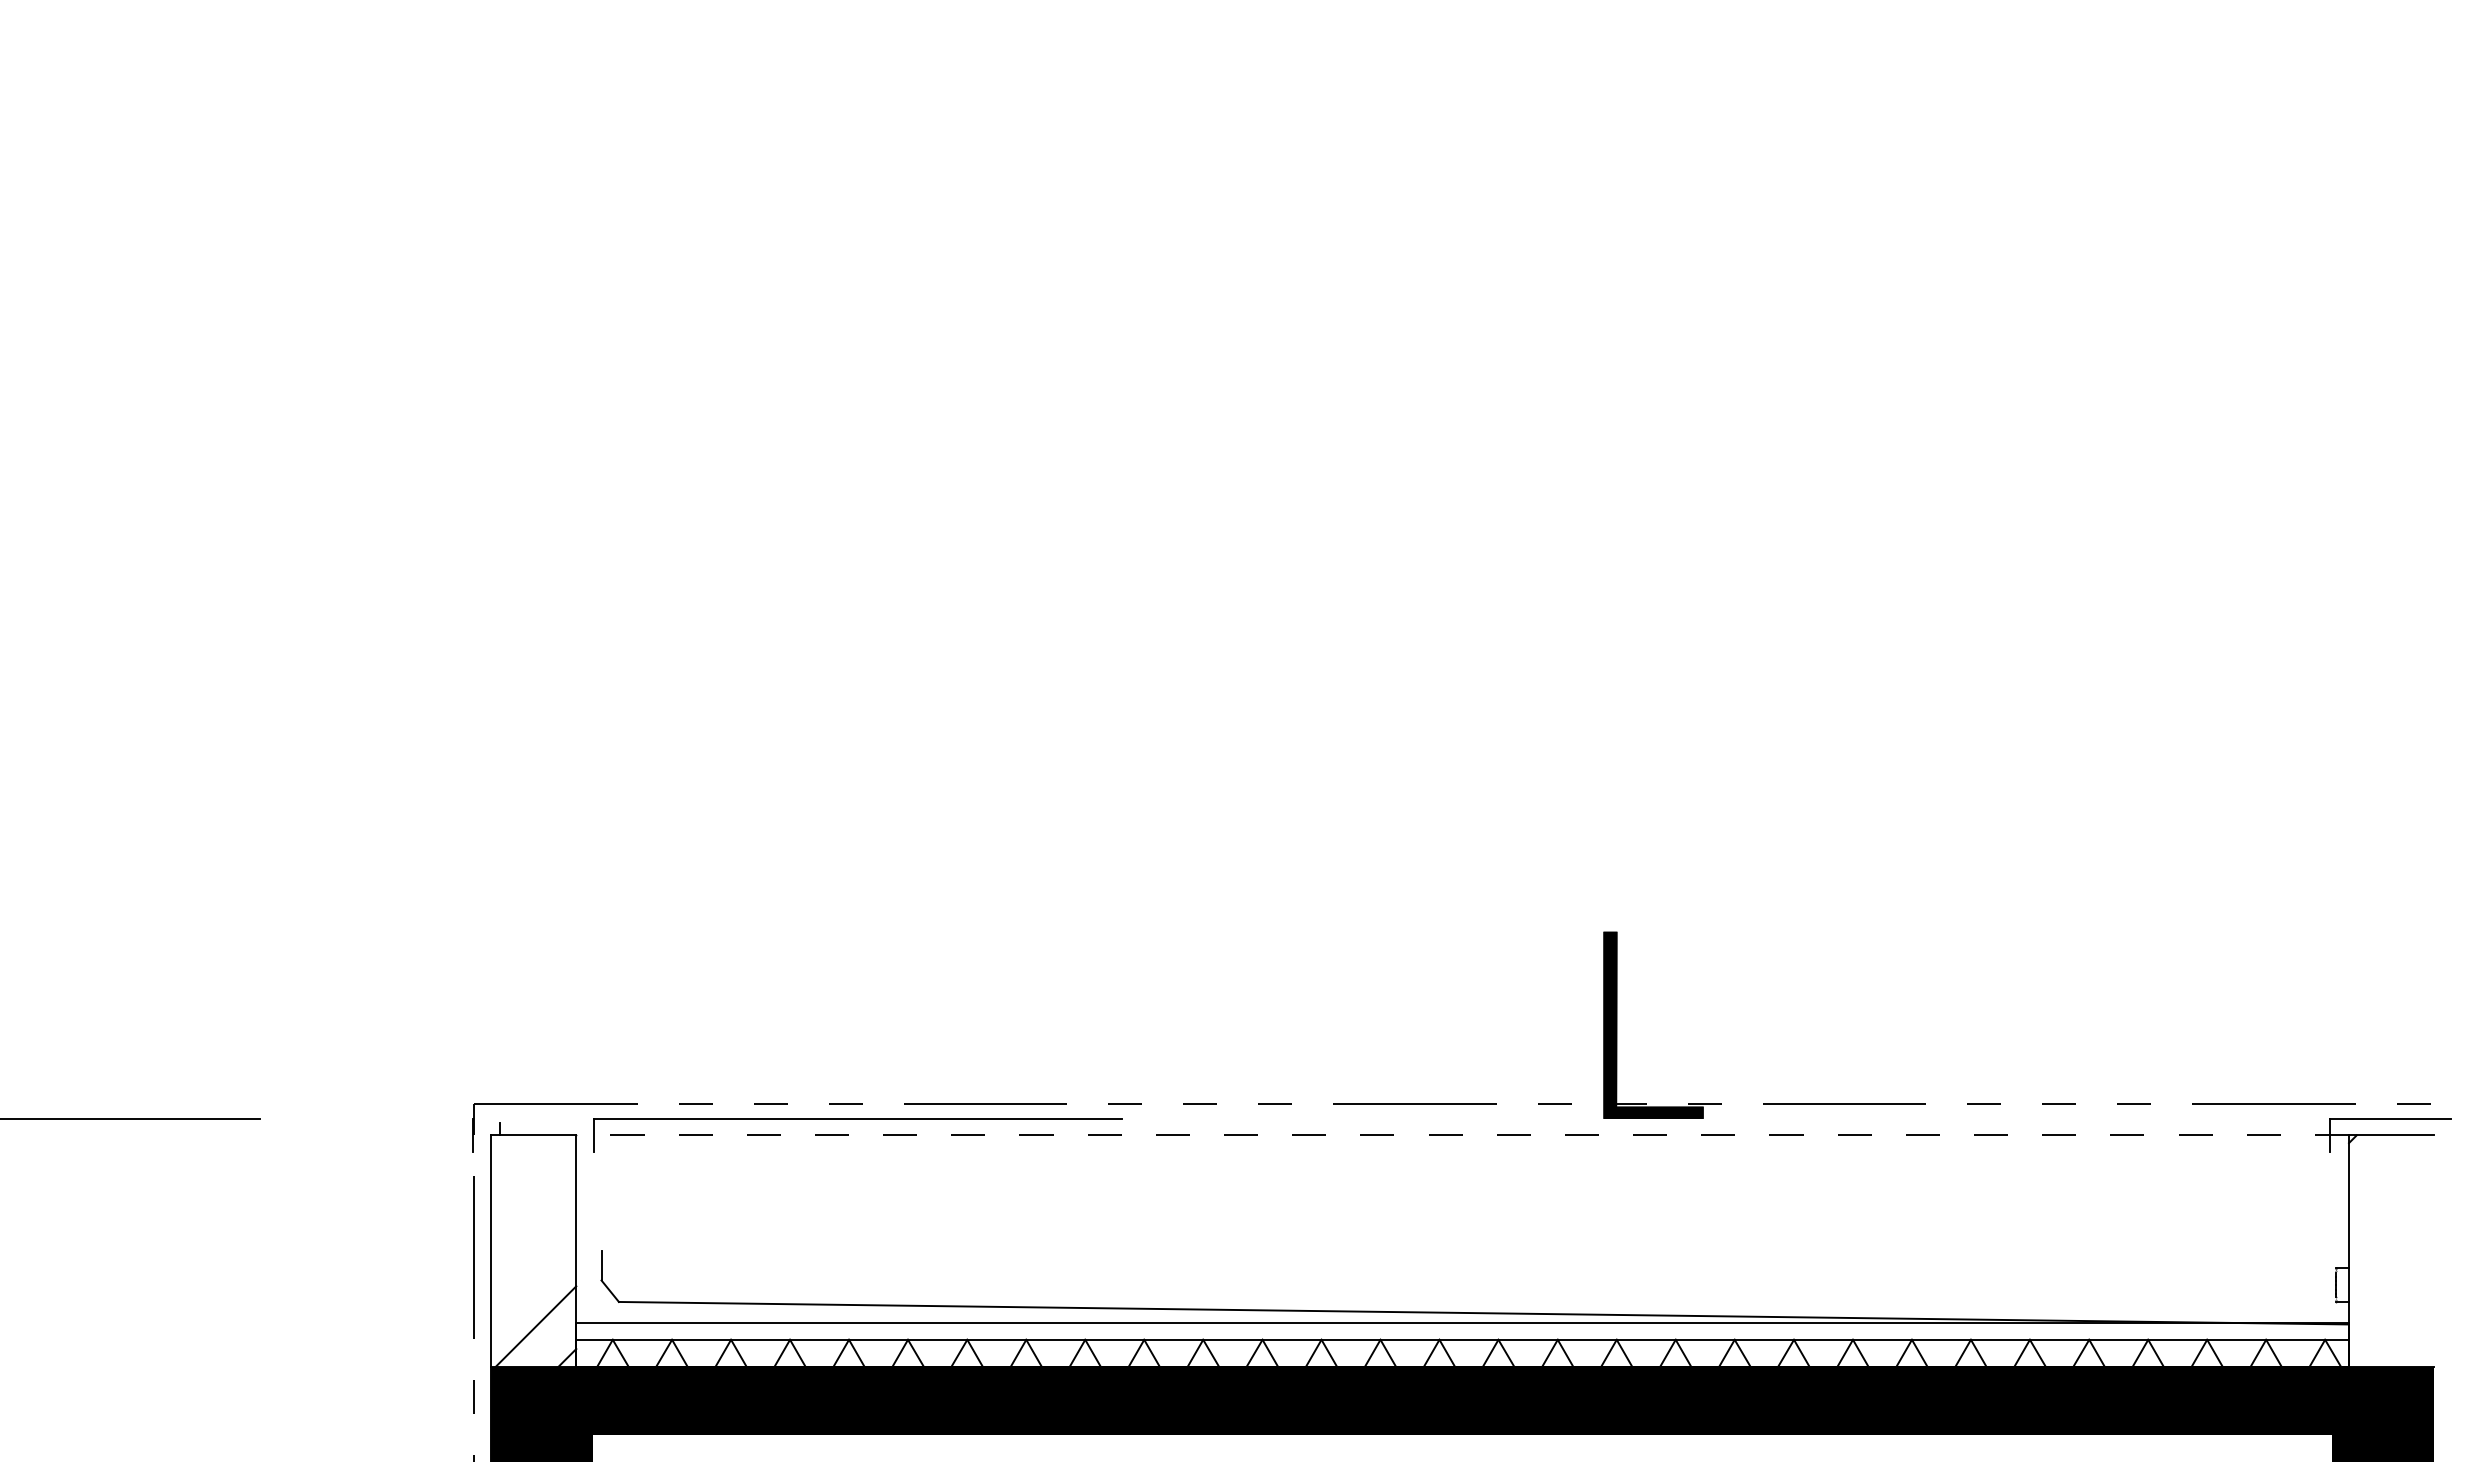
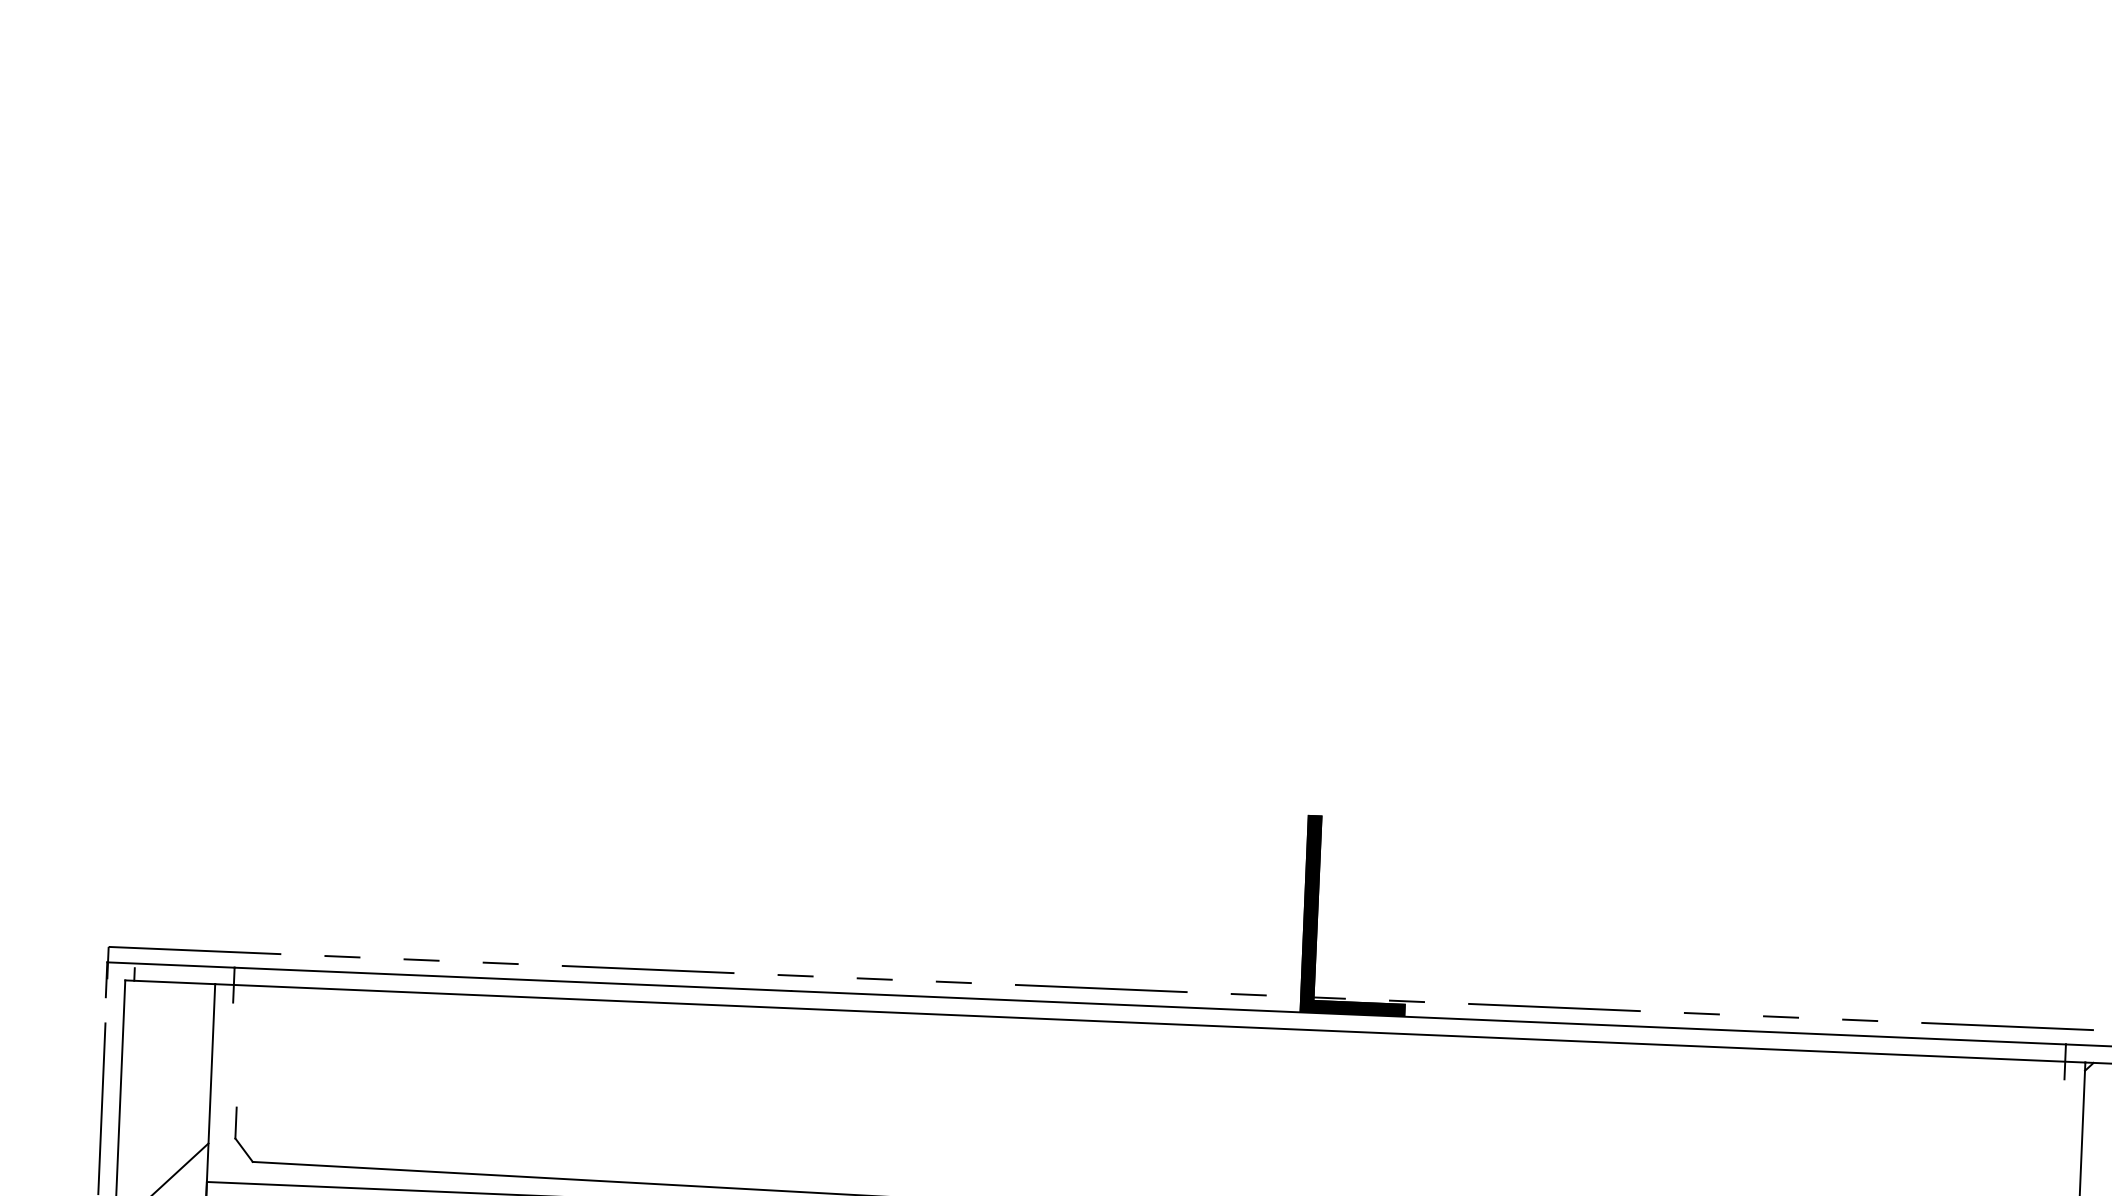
line: (533, 1118) -> (170, 964), added
line: (1725, 1118) -> (1428, 1017), added
line: (1462, 1135) -> (1150, 1023), dashed -> solid

